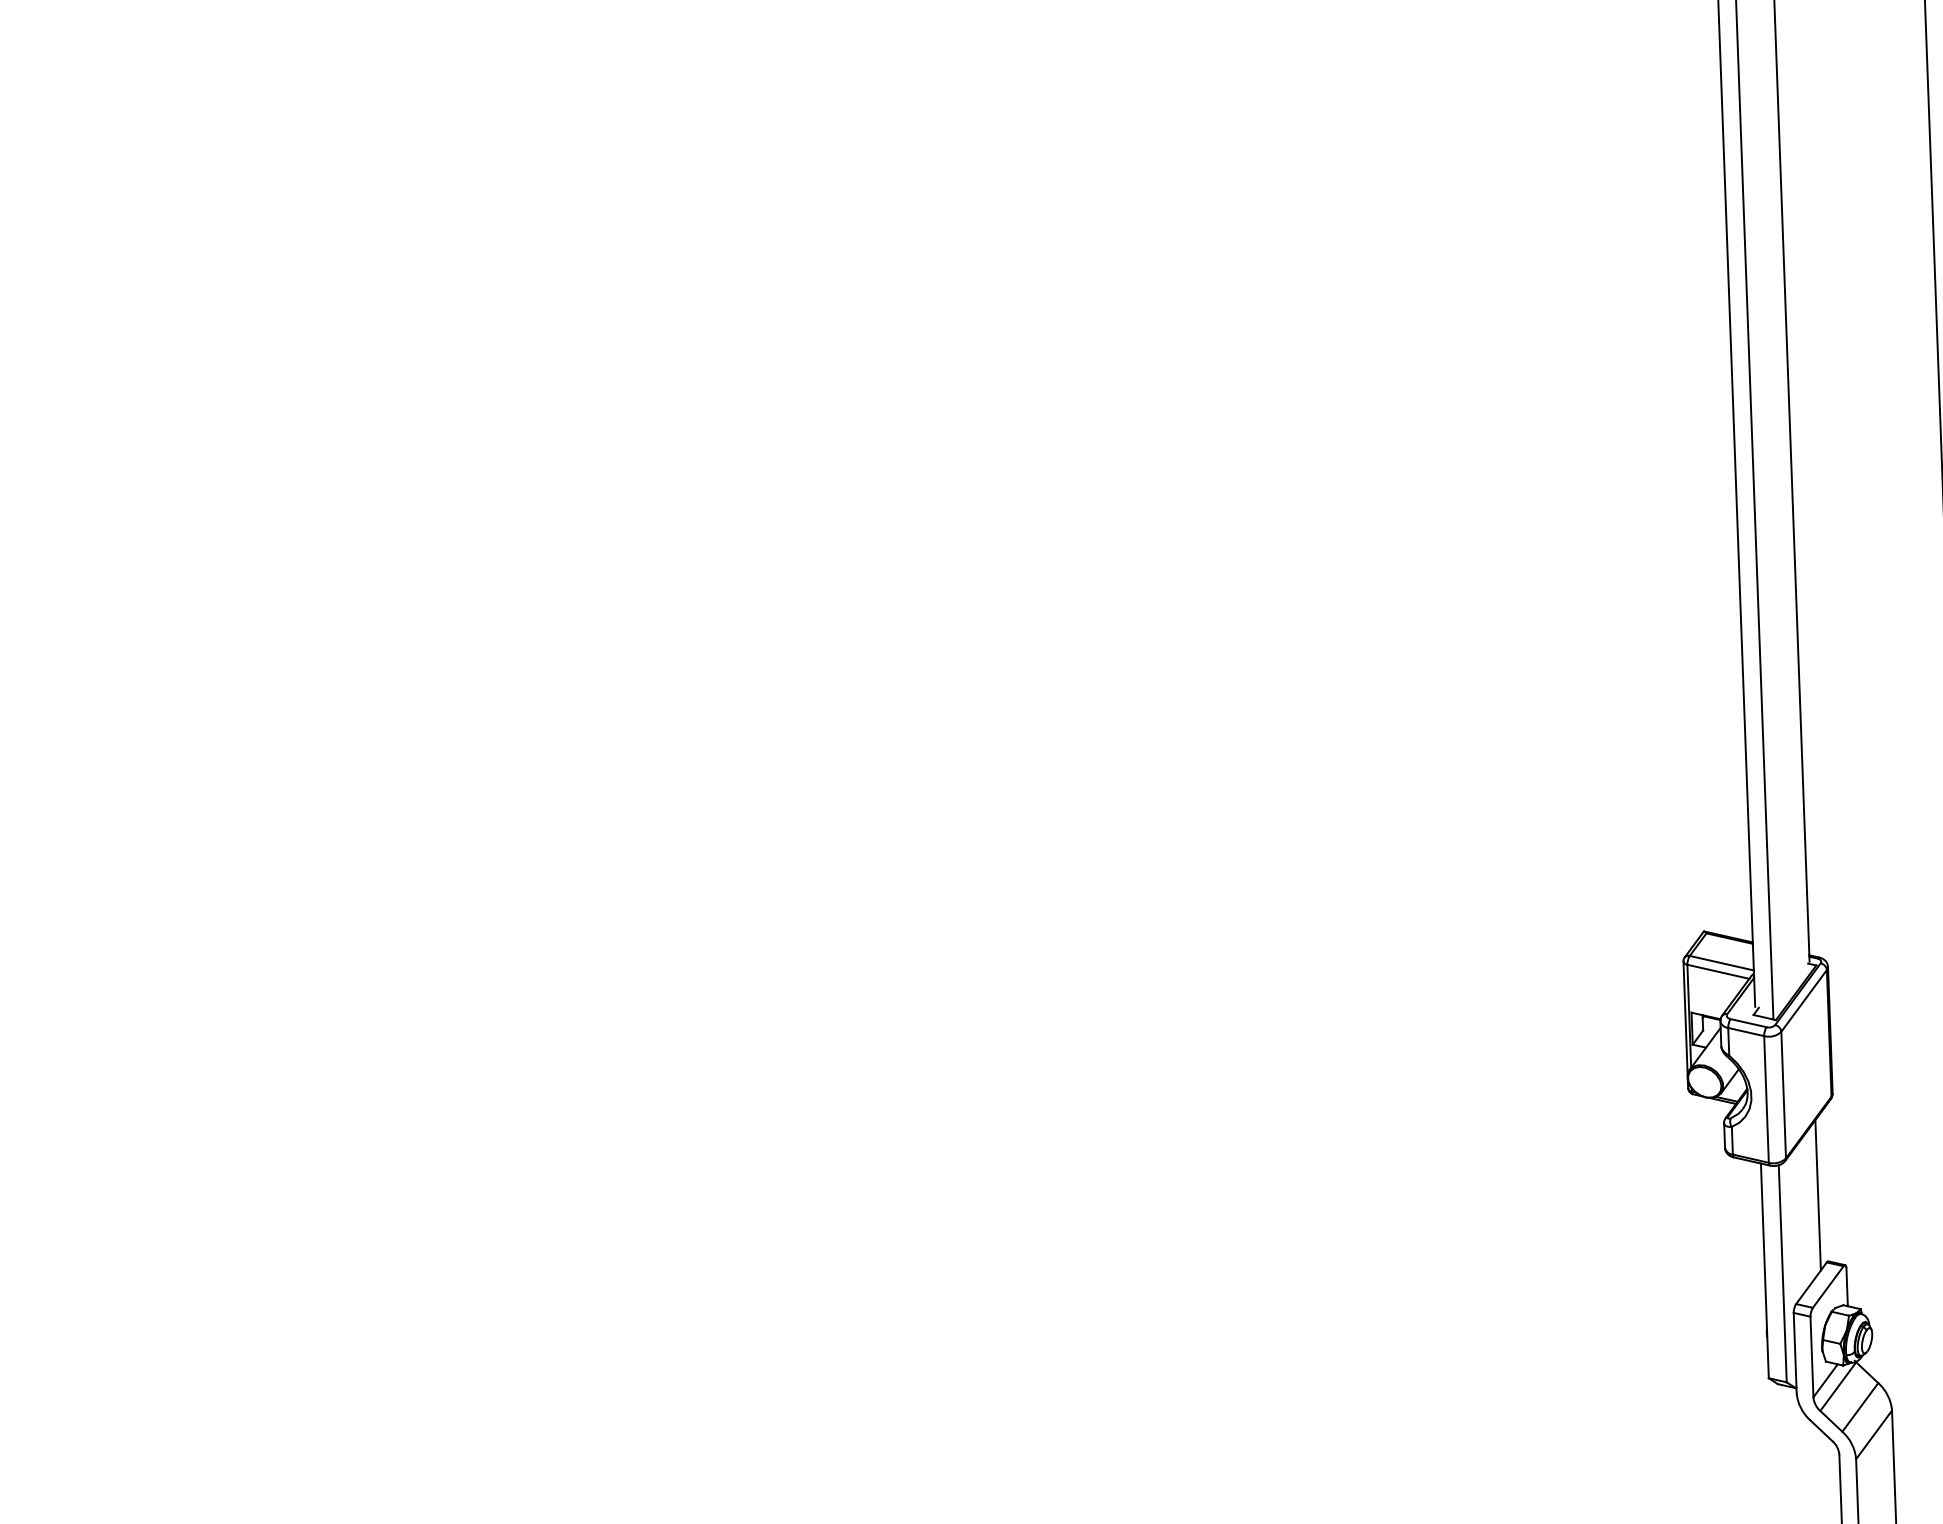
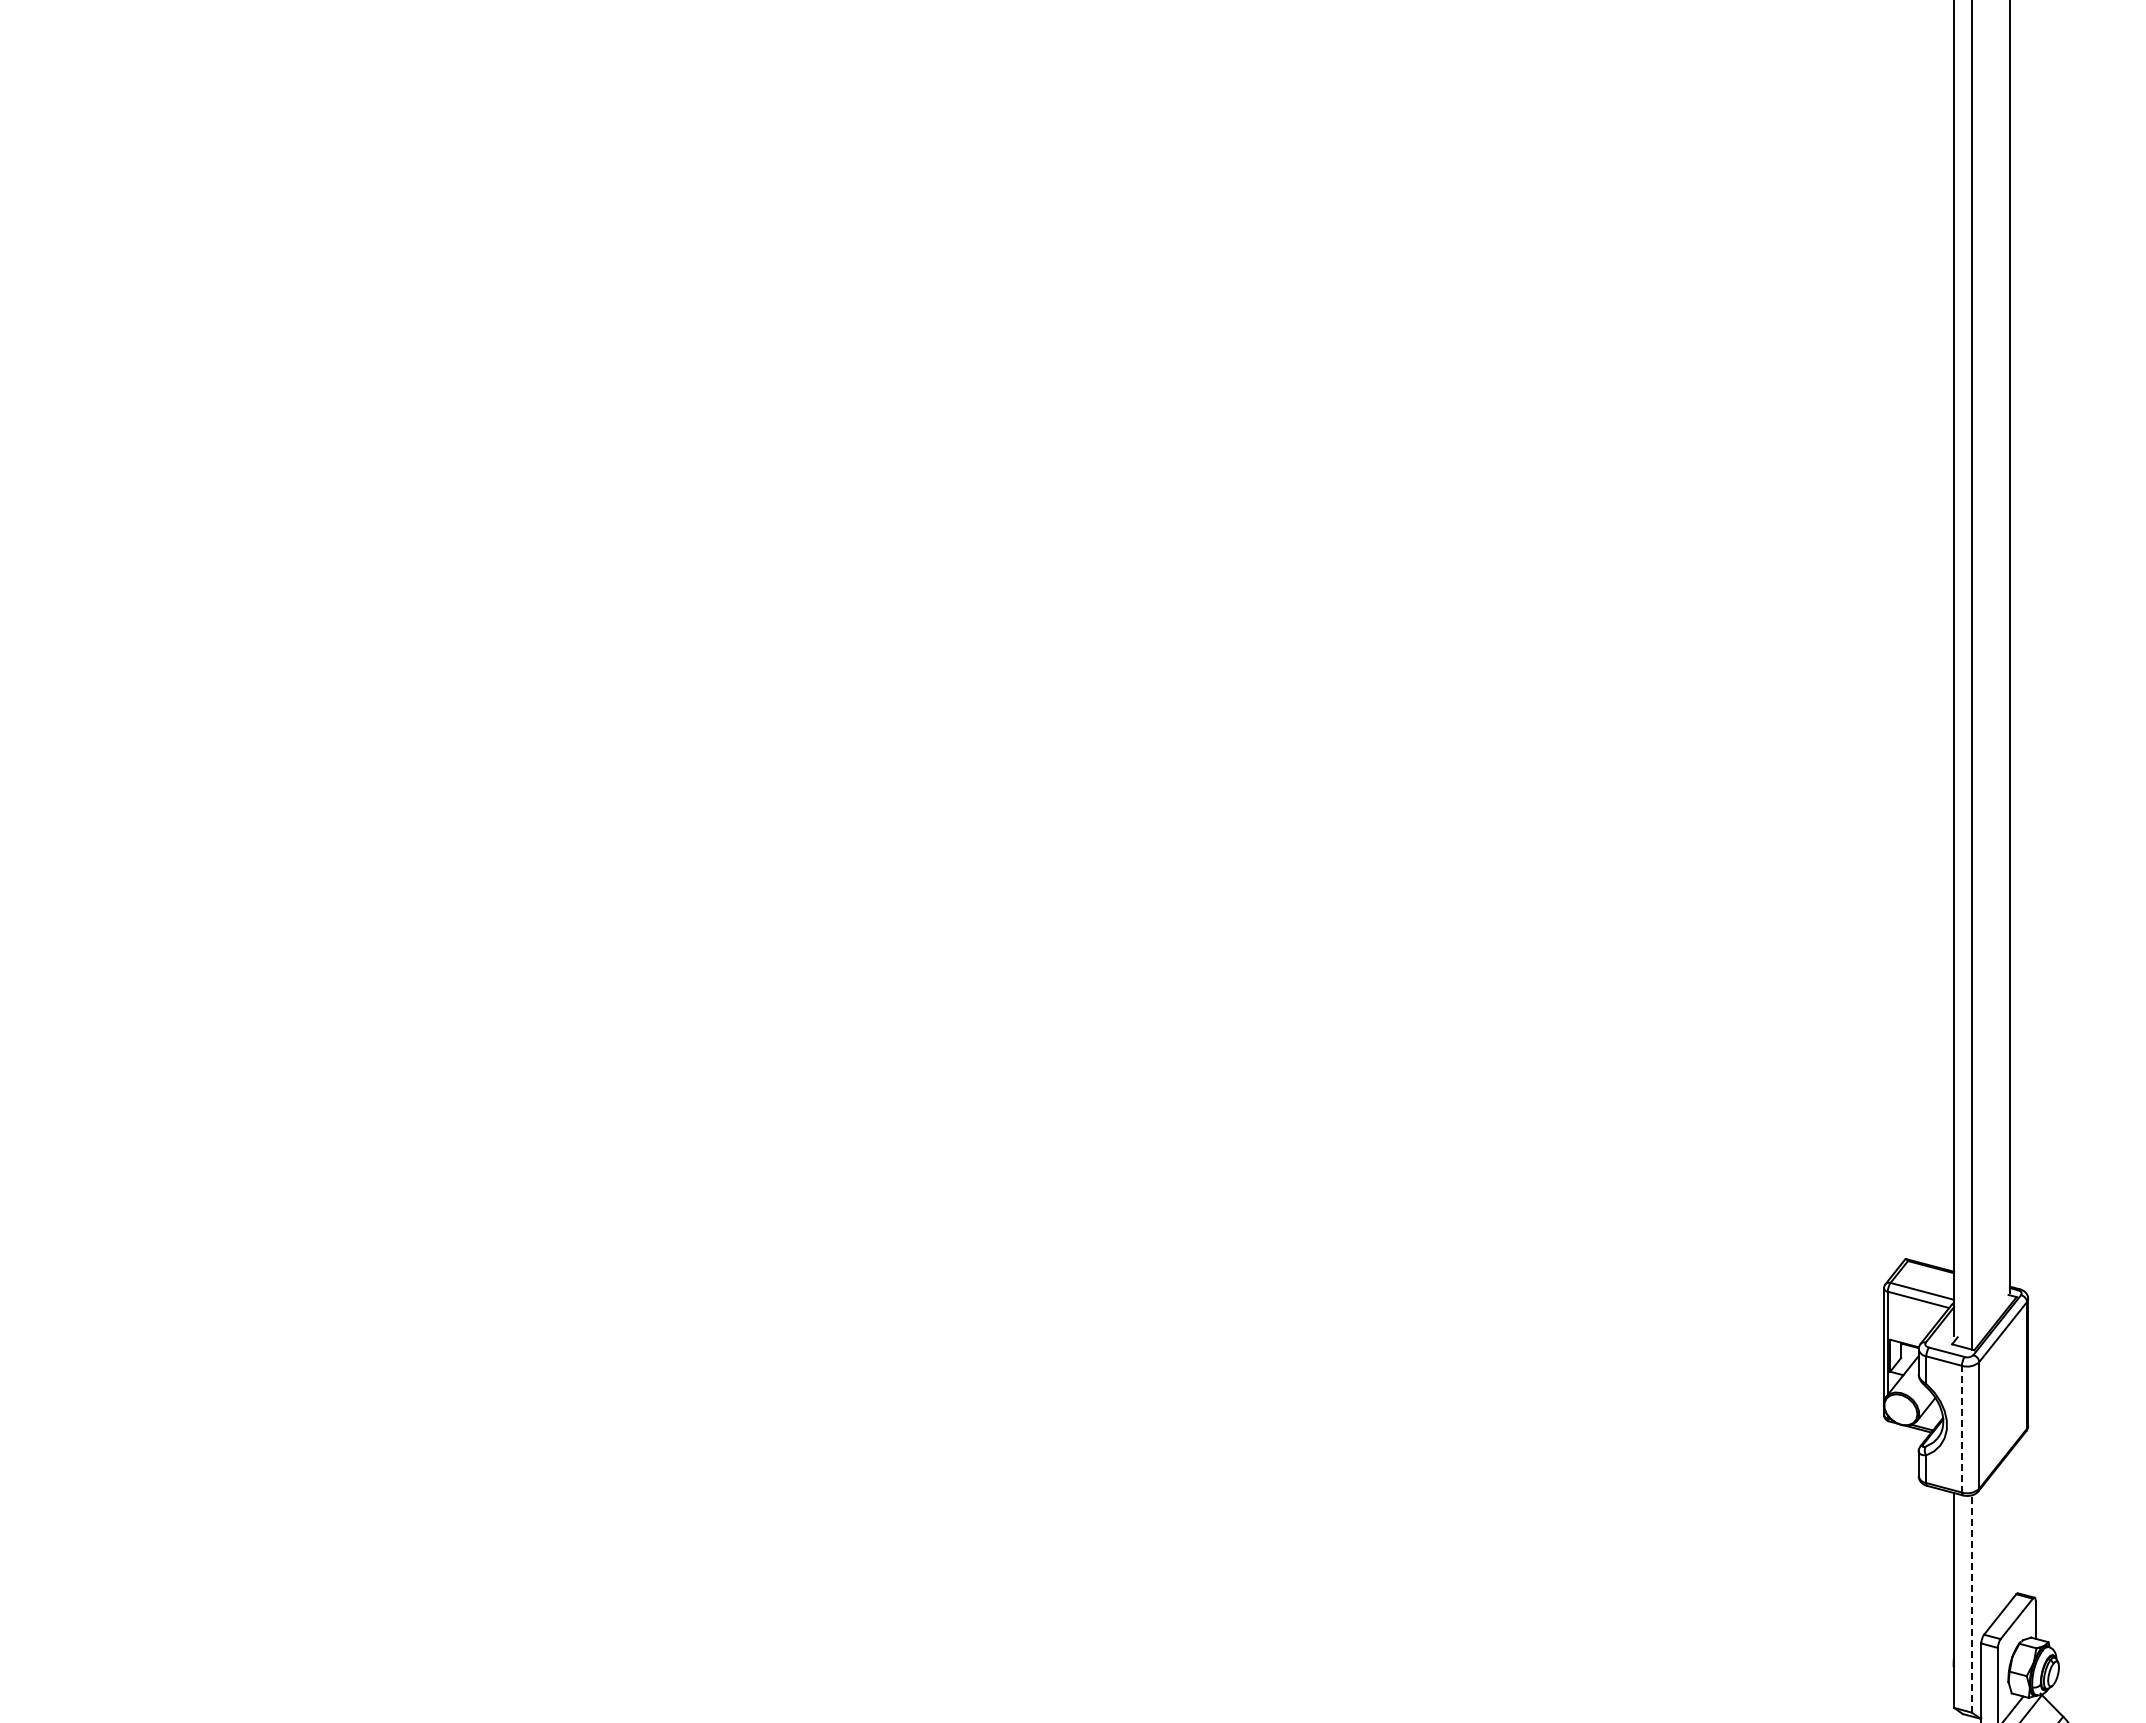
line: (1766, 1098) -> (1961, 1428), solid -> dashed
line: (1818, 1194) -> (2010, 1526), removed
line: (1782, 1273) -> (1971, 1603), solid -> dashed

